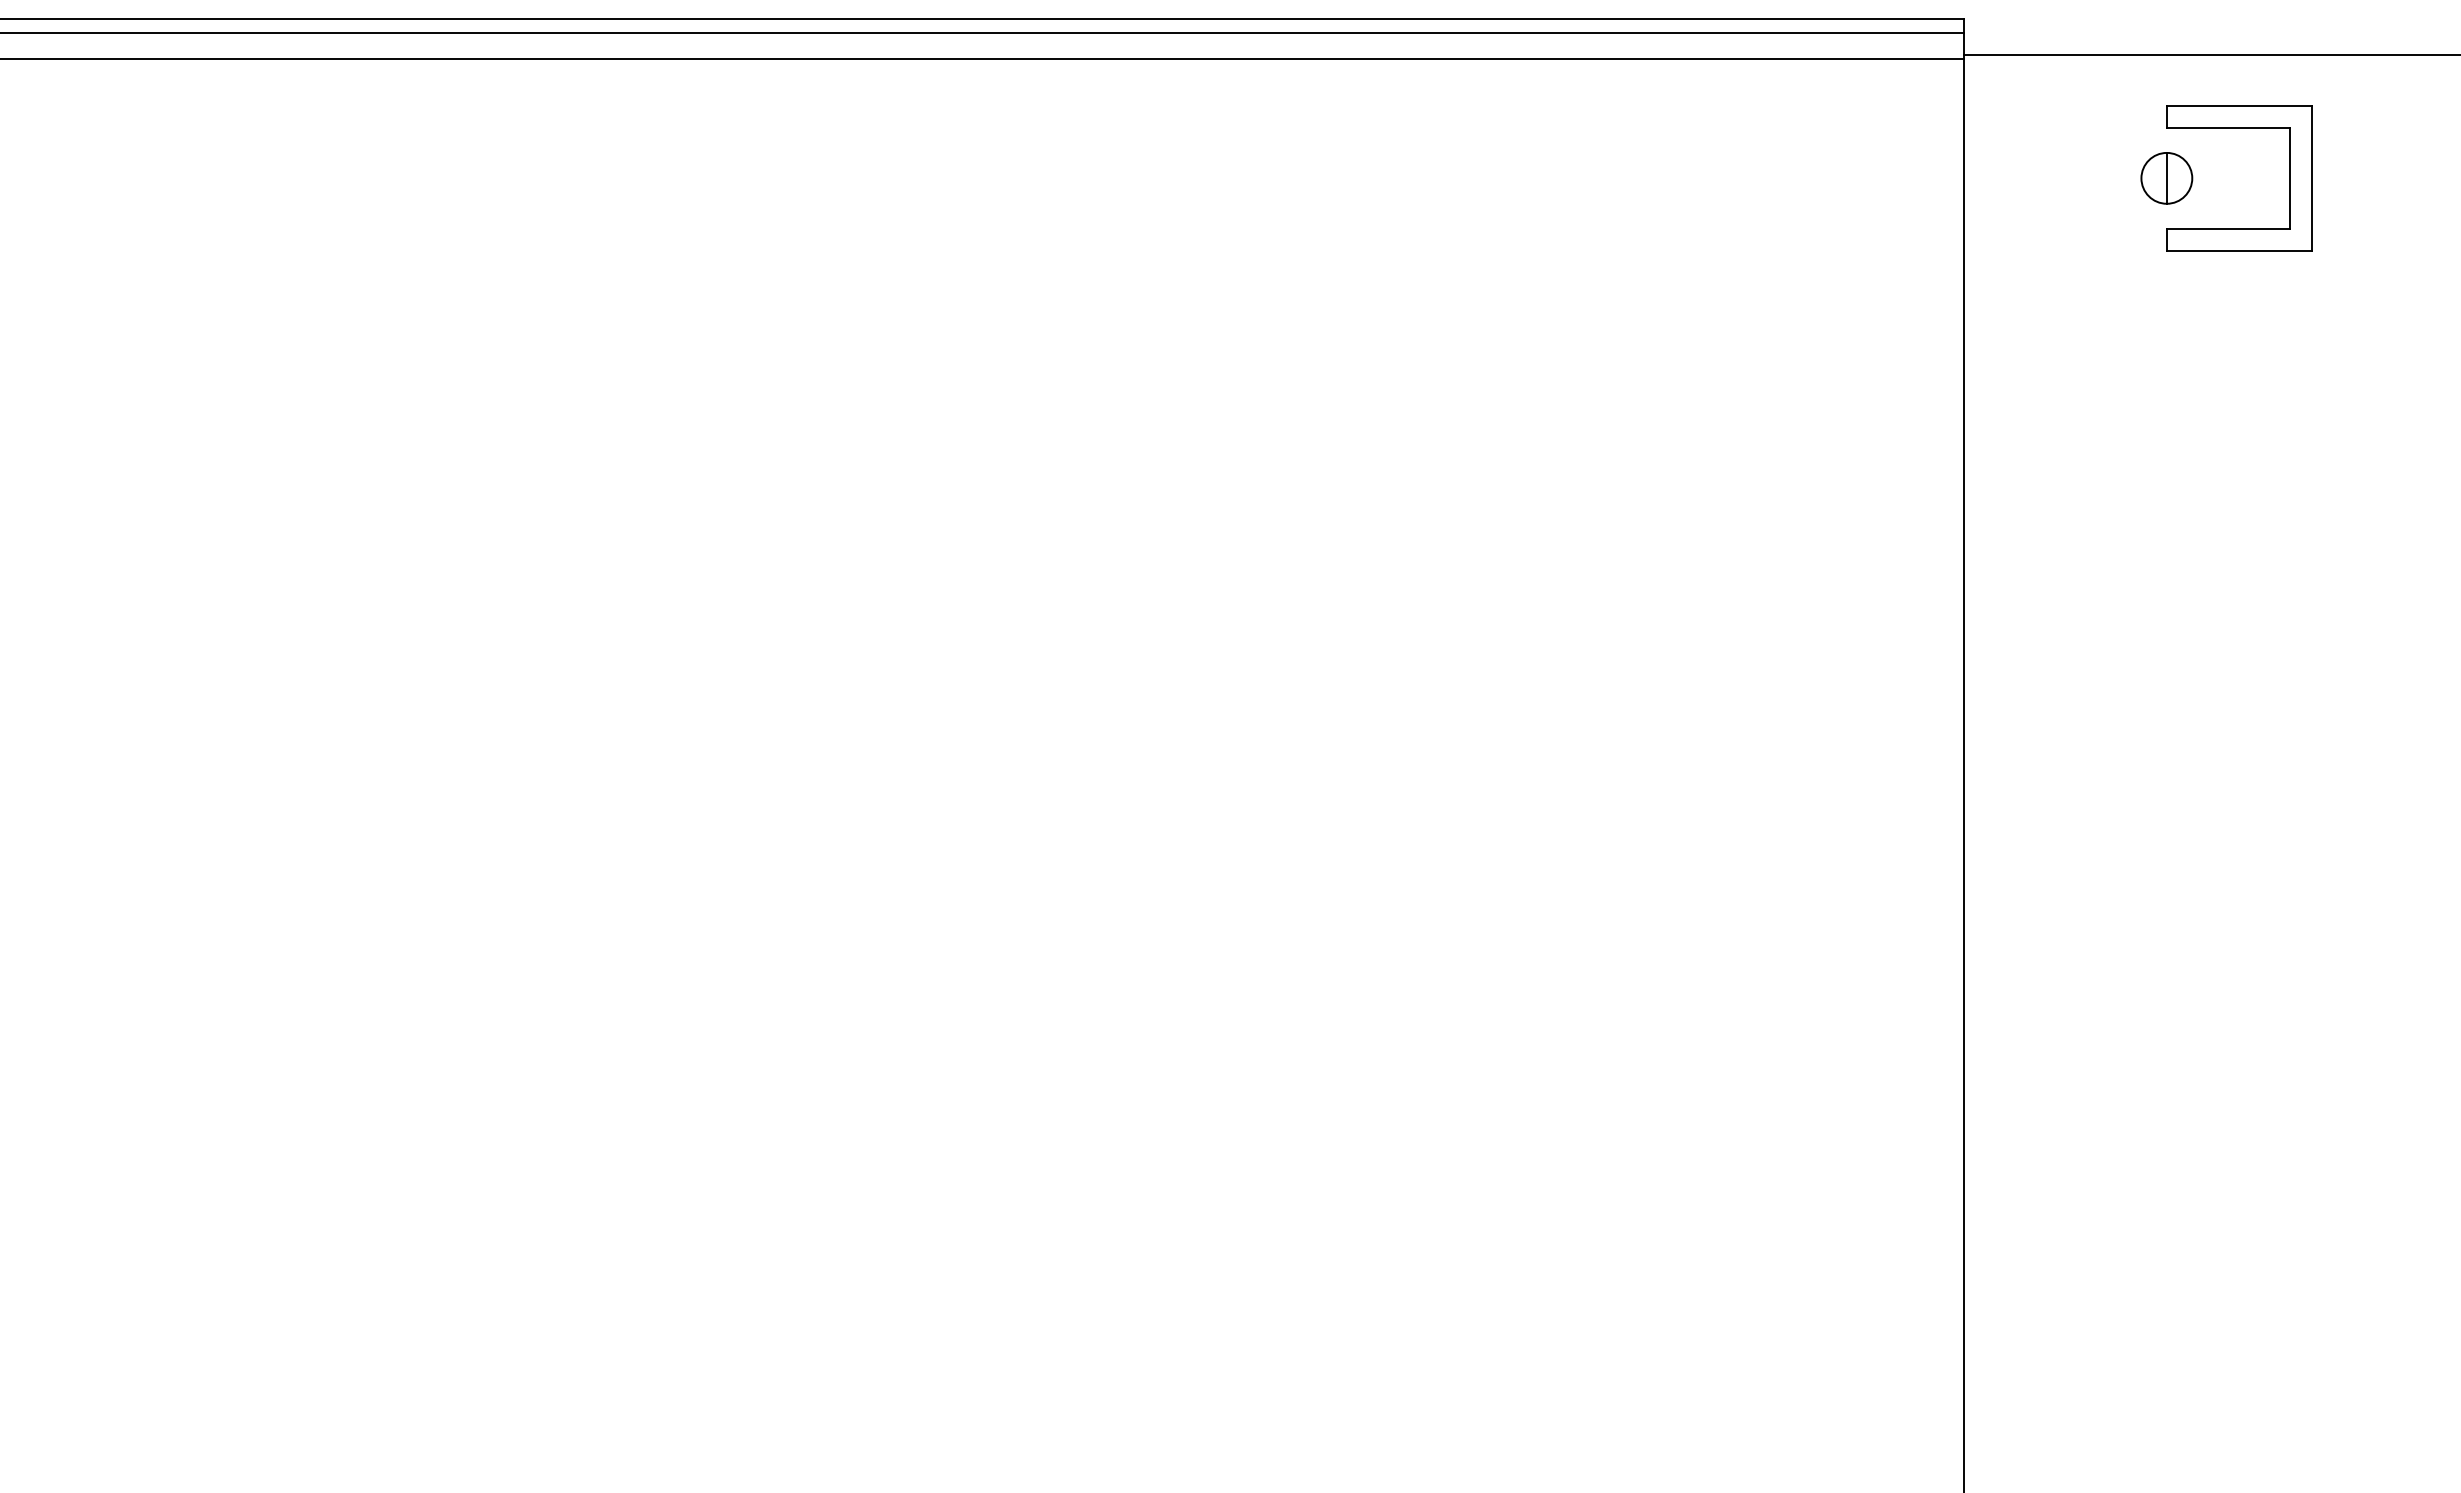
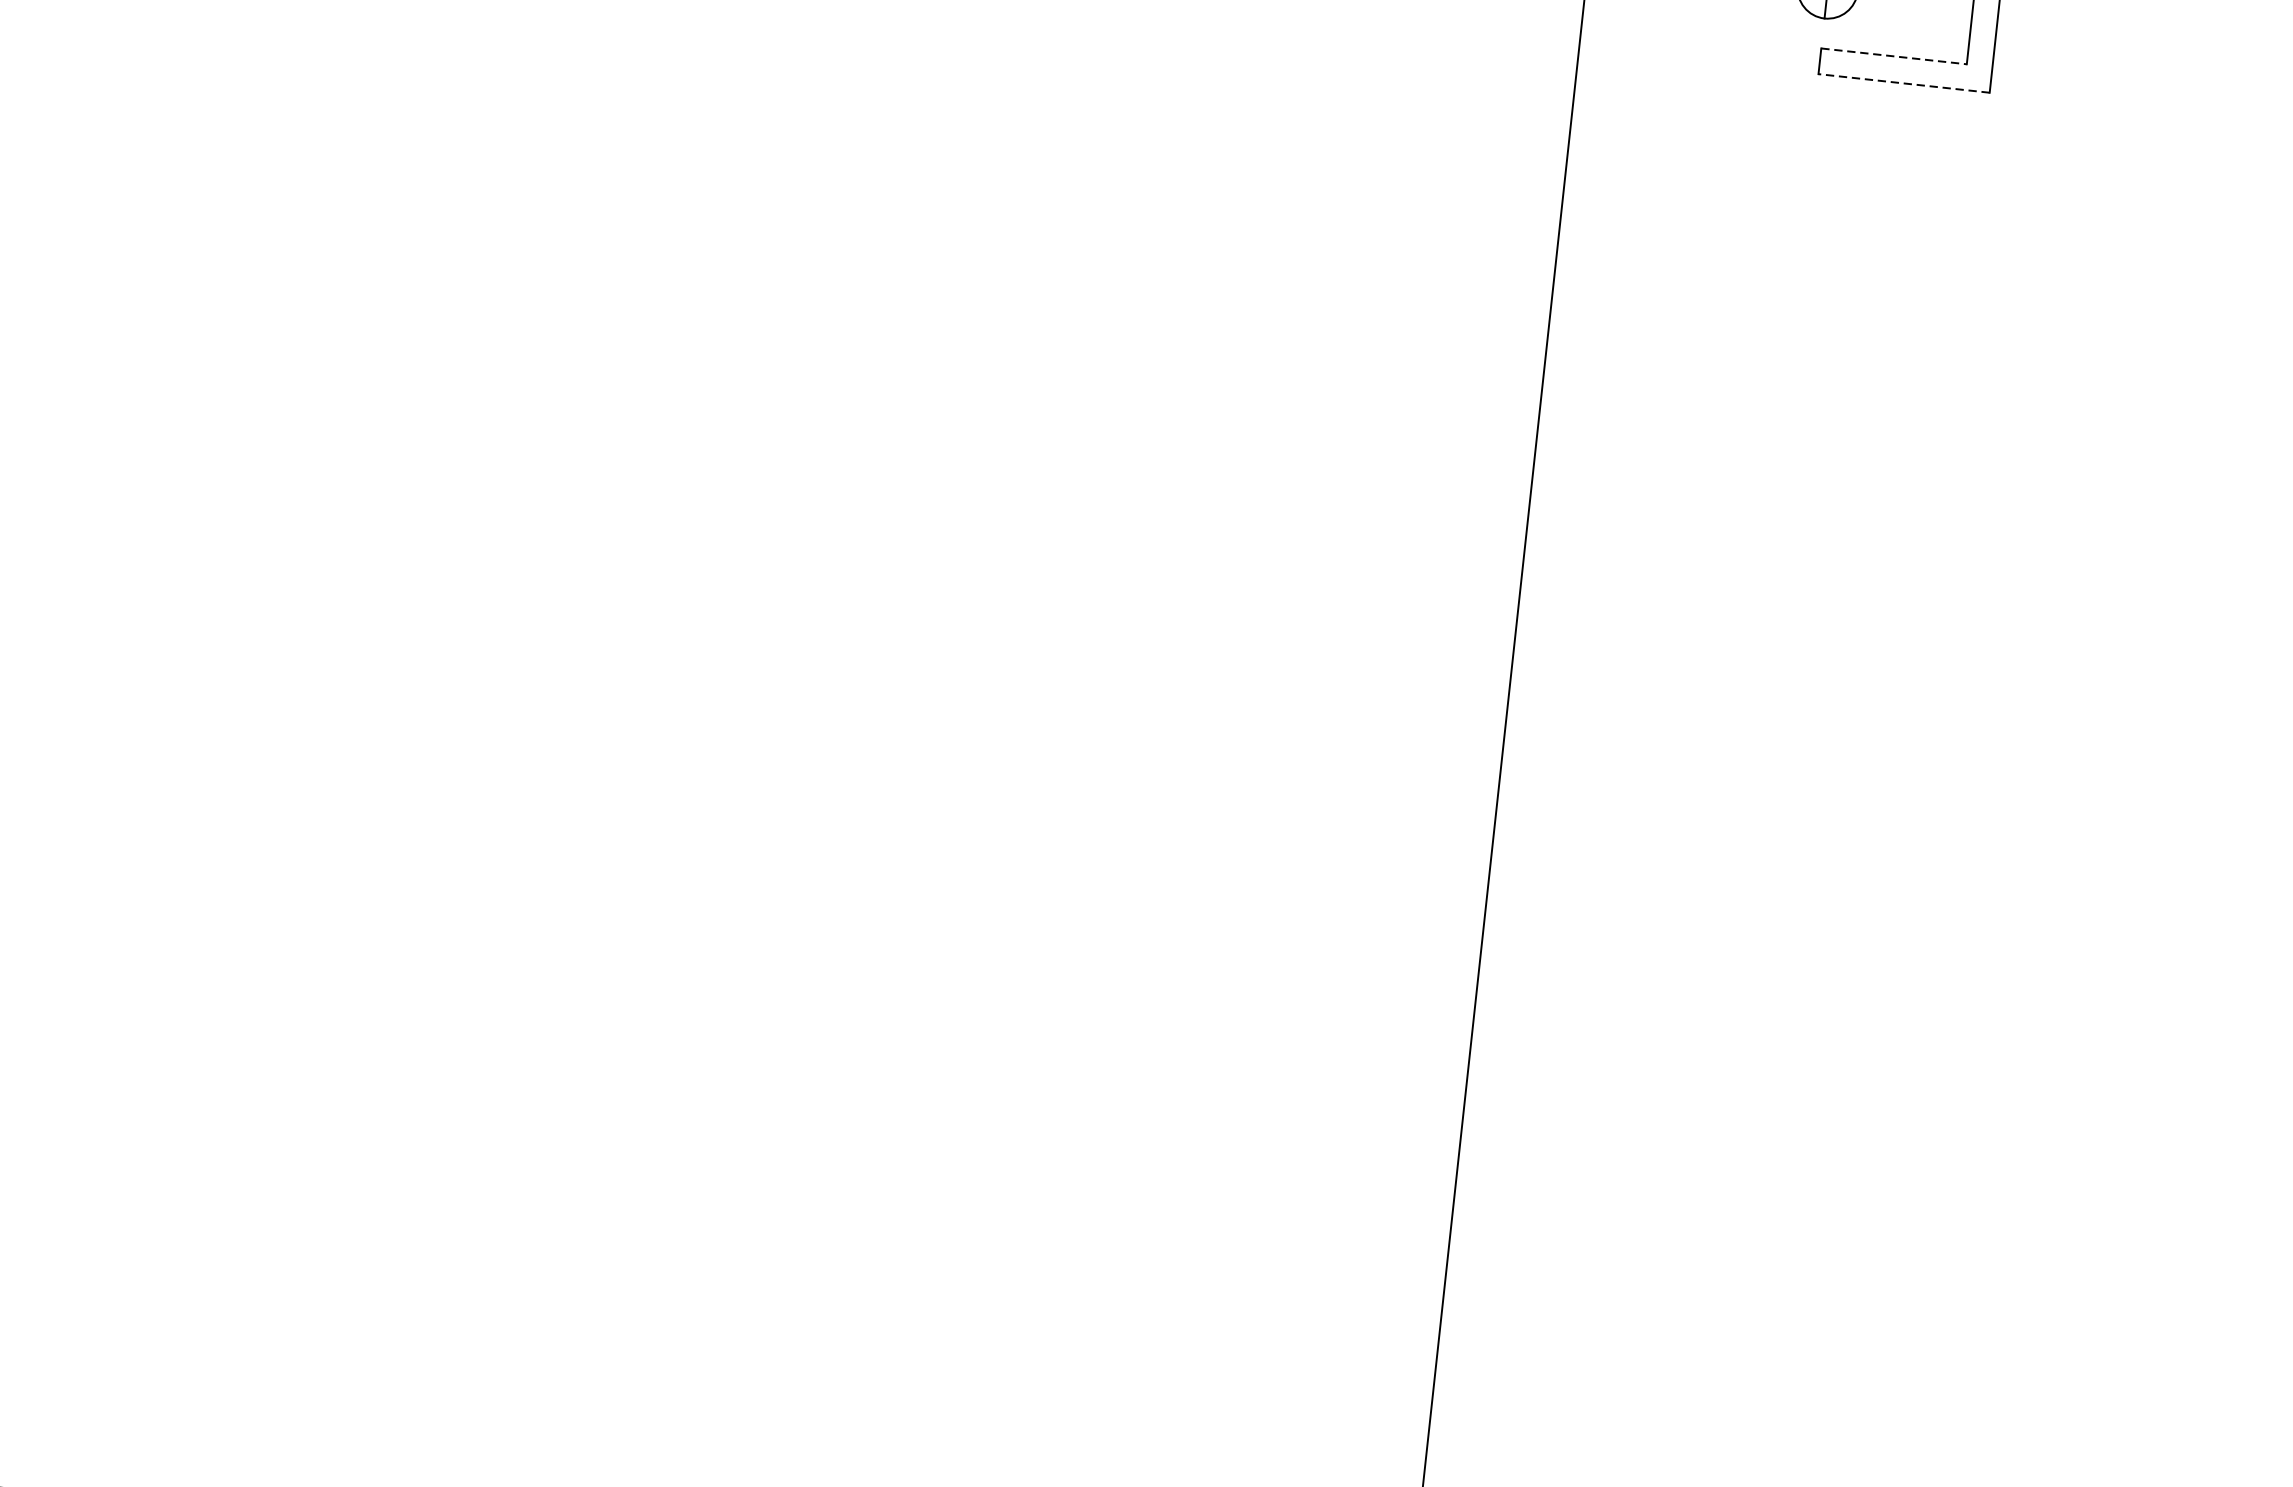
line: (2228, 229) -> (1893, 56), solid -> dashed
line: (2239, 251) -> (1904, 84), solid -> dashed

